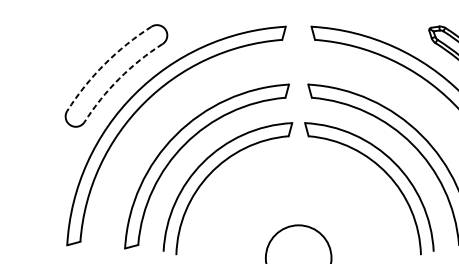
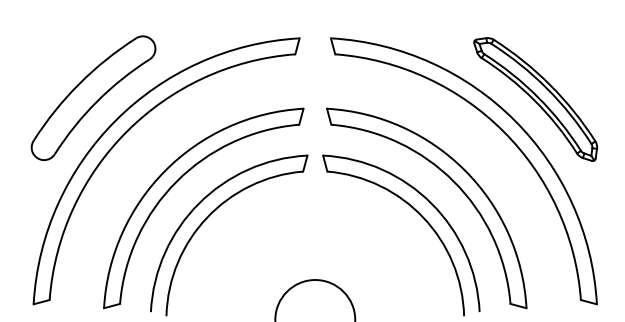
arc: (104, 63) -> (79, 83), dashed -> solid
arc: (118, 78) -> (96, 101), dashed -> solid

